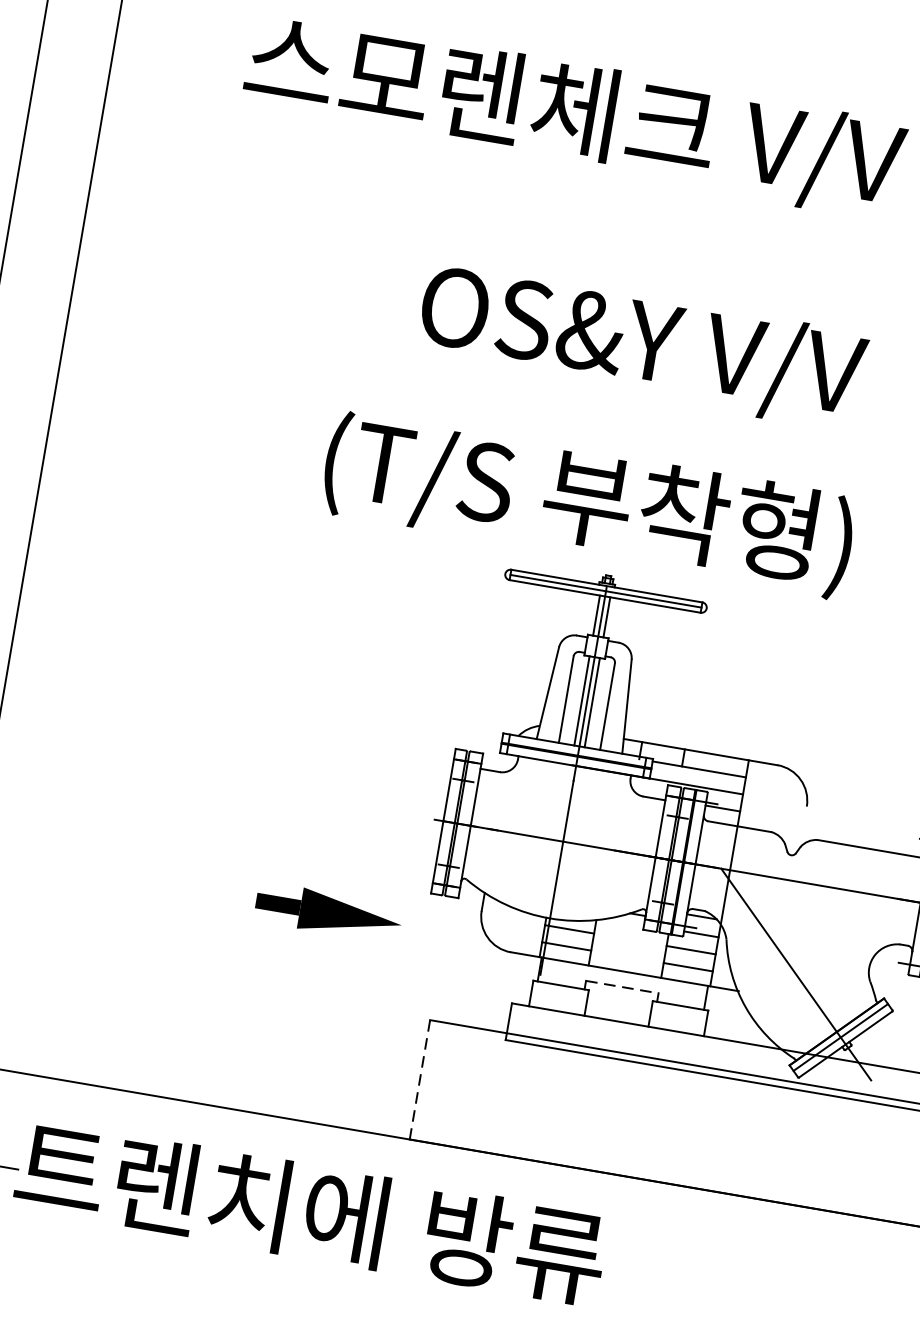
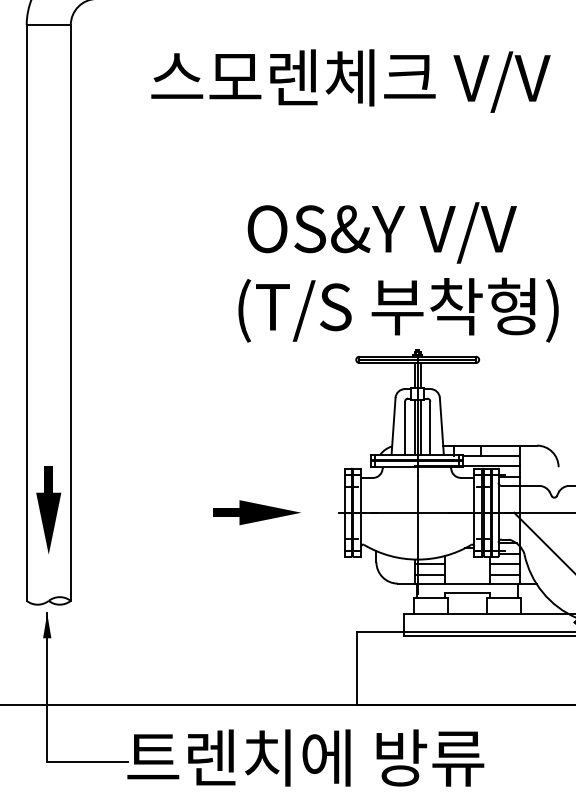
text: (640, 345) -> (381, 232), moved
part: (328, 912) -> (256, 512), moved
line: (624, 986) -> (468, 592), dashed -> solid
line: (419, 1081) -> (356, 669), dashed -> solid

